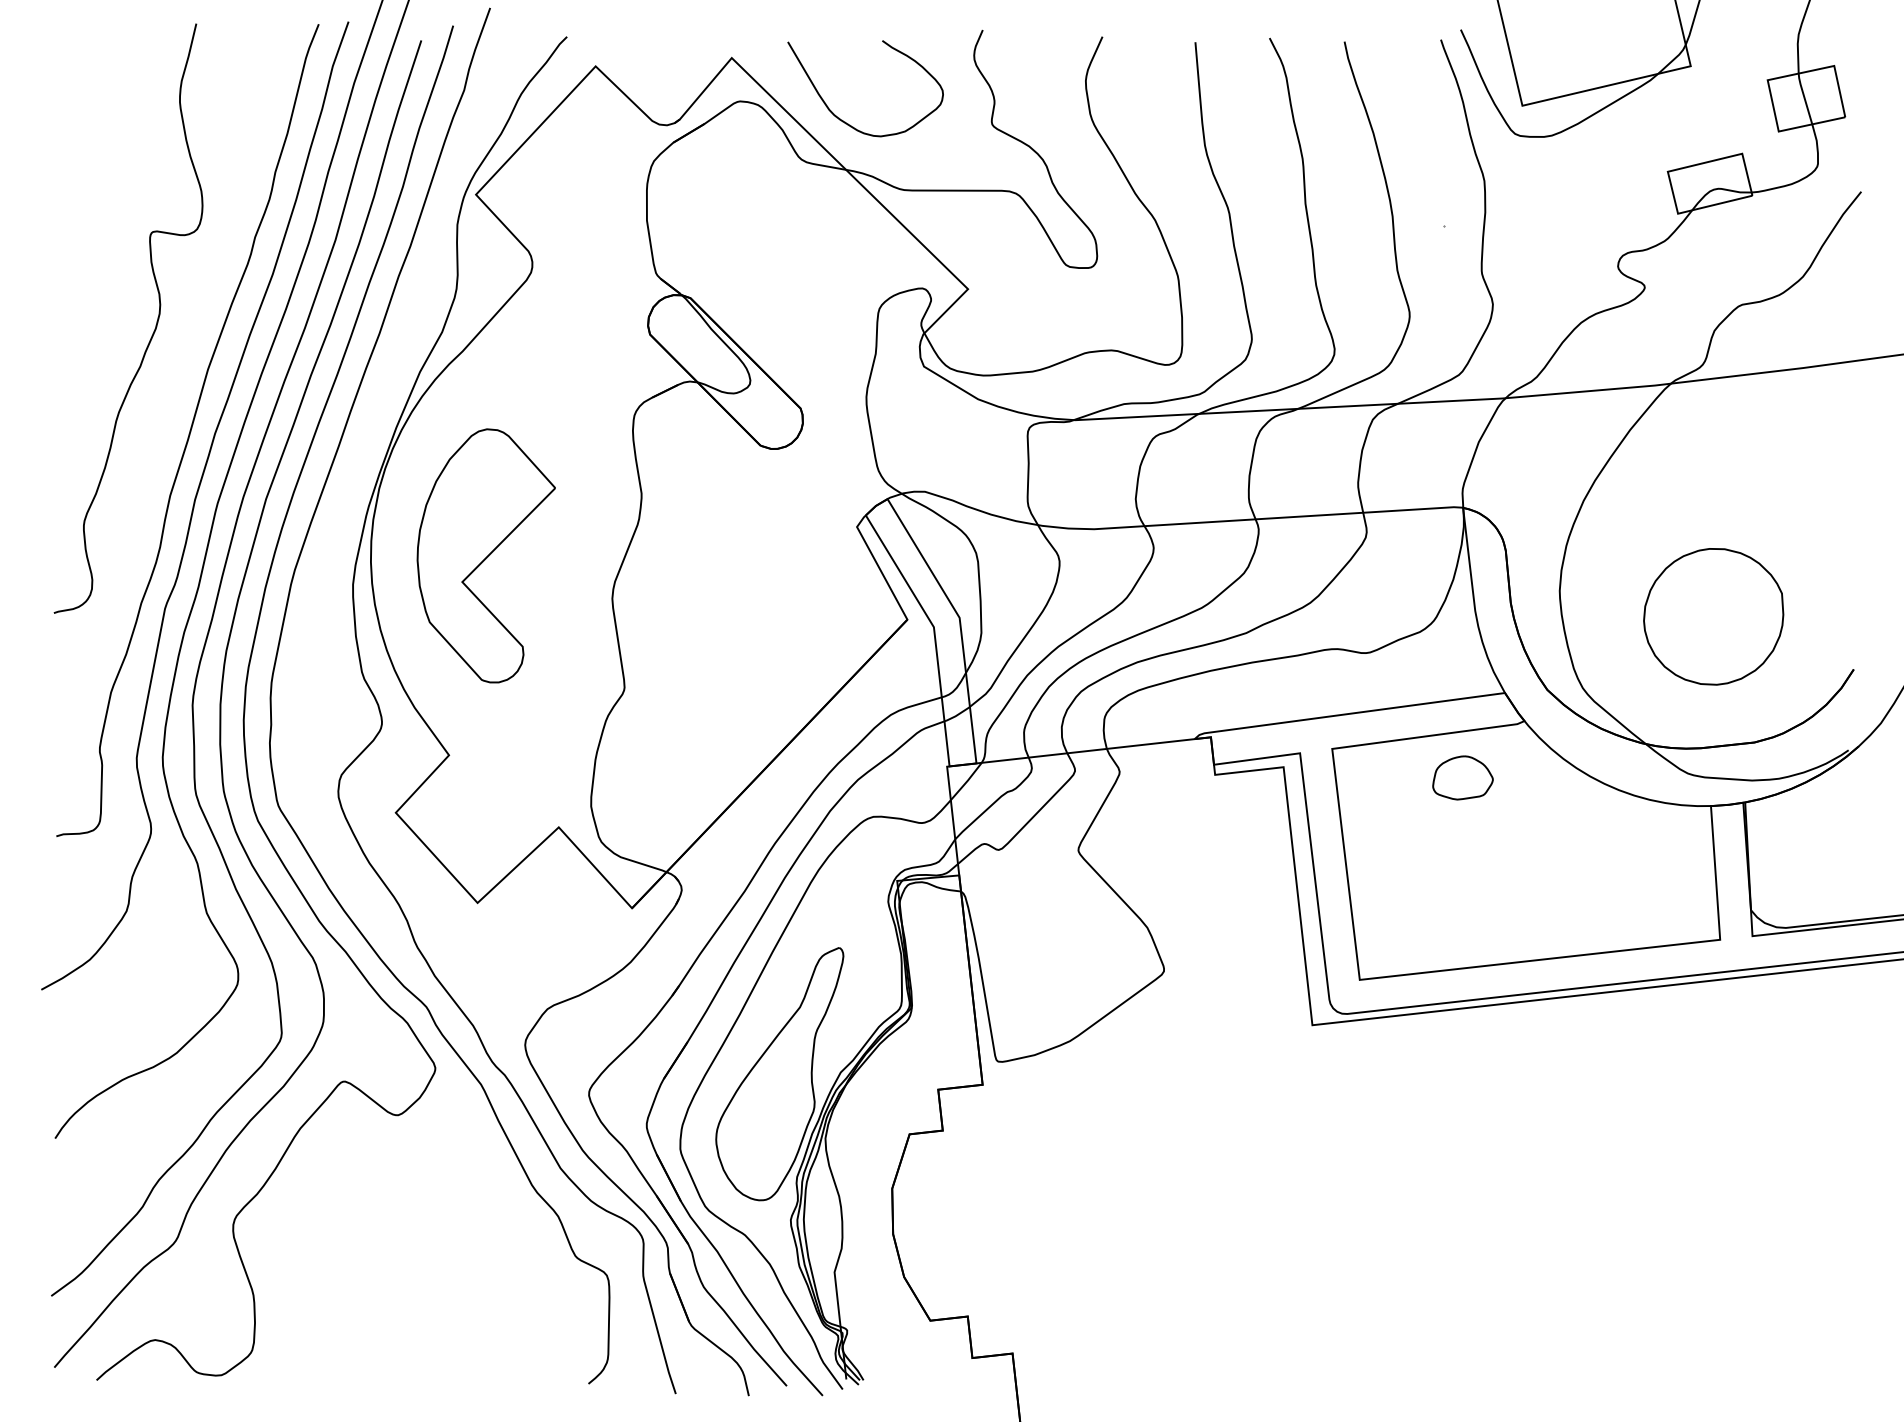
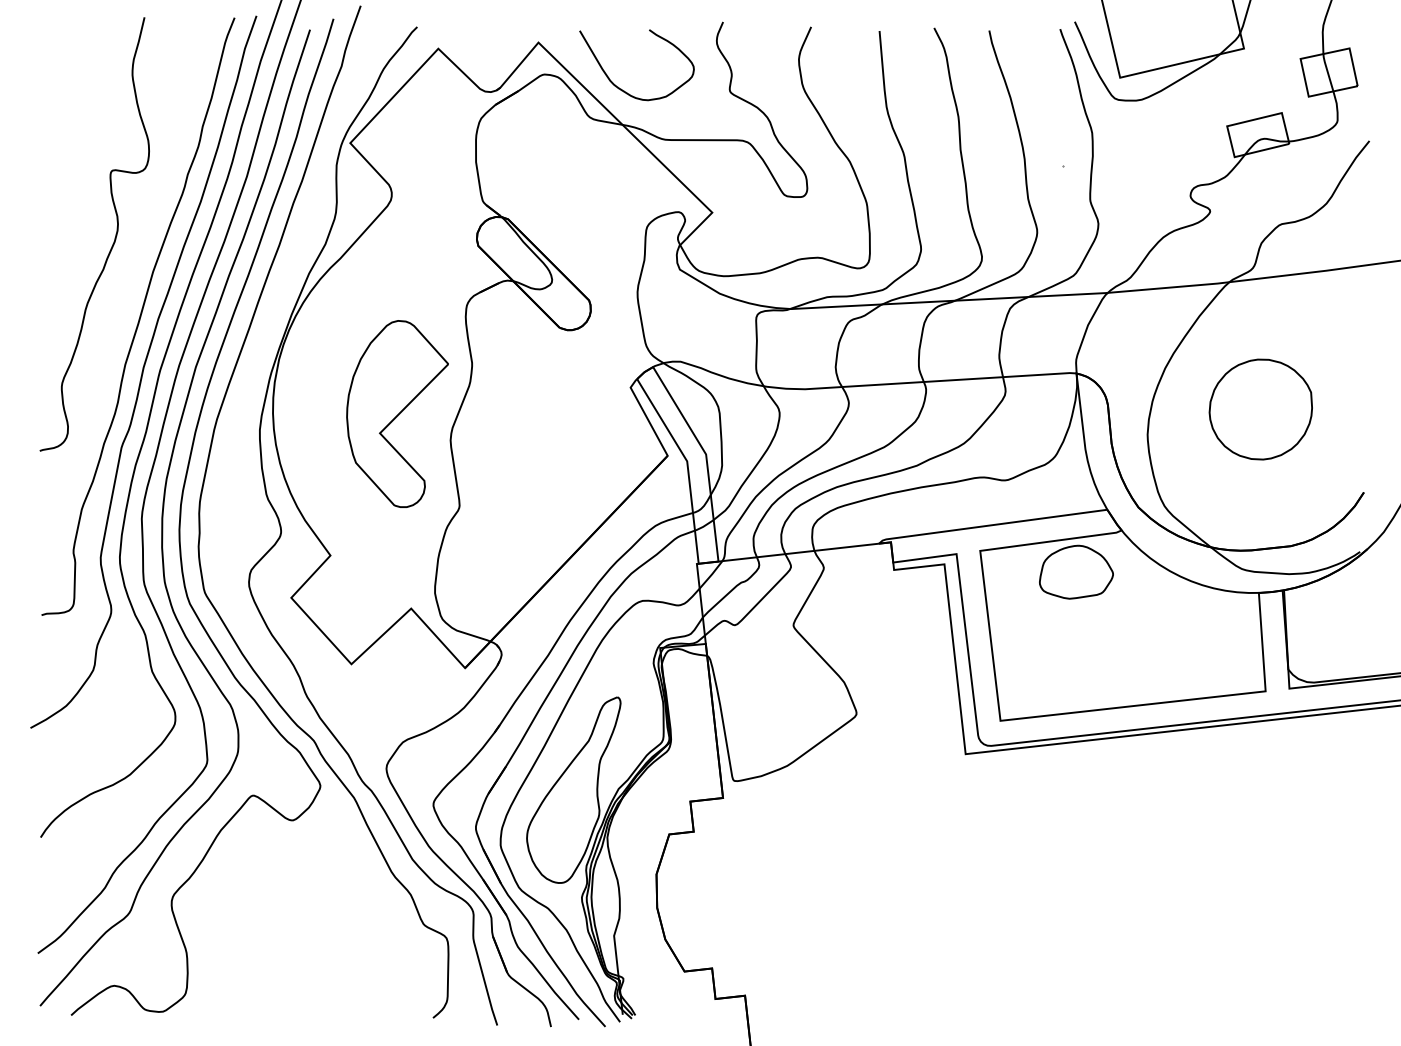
part: (485, 555) -> (397, 413), moved
part: (1713, 616) -> (1260, 409), moved
part: (1462, 777) -> (1076, 571), size x1.67

